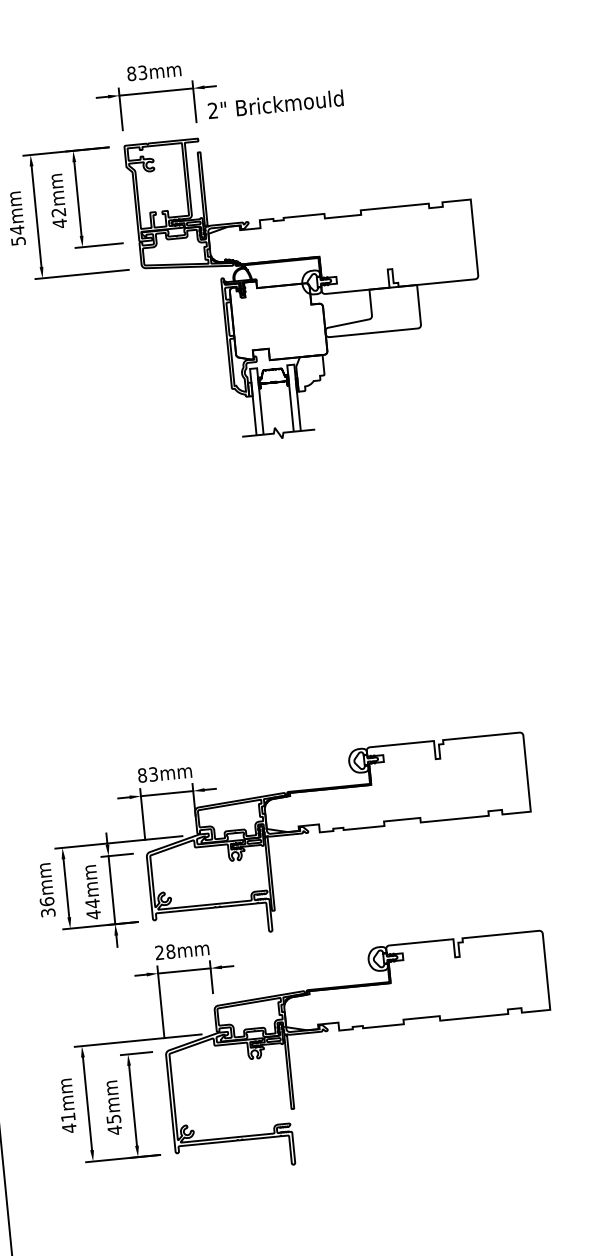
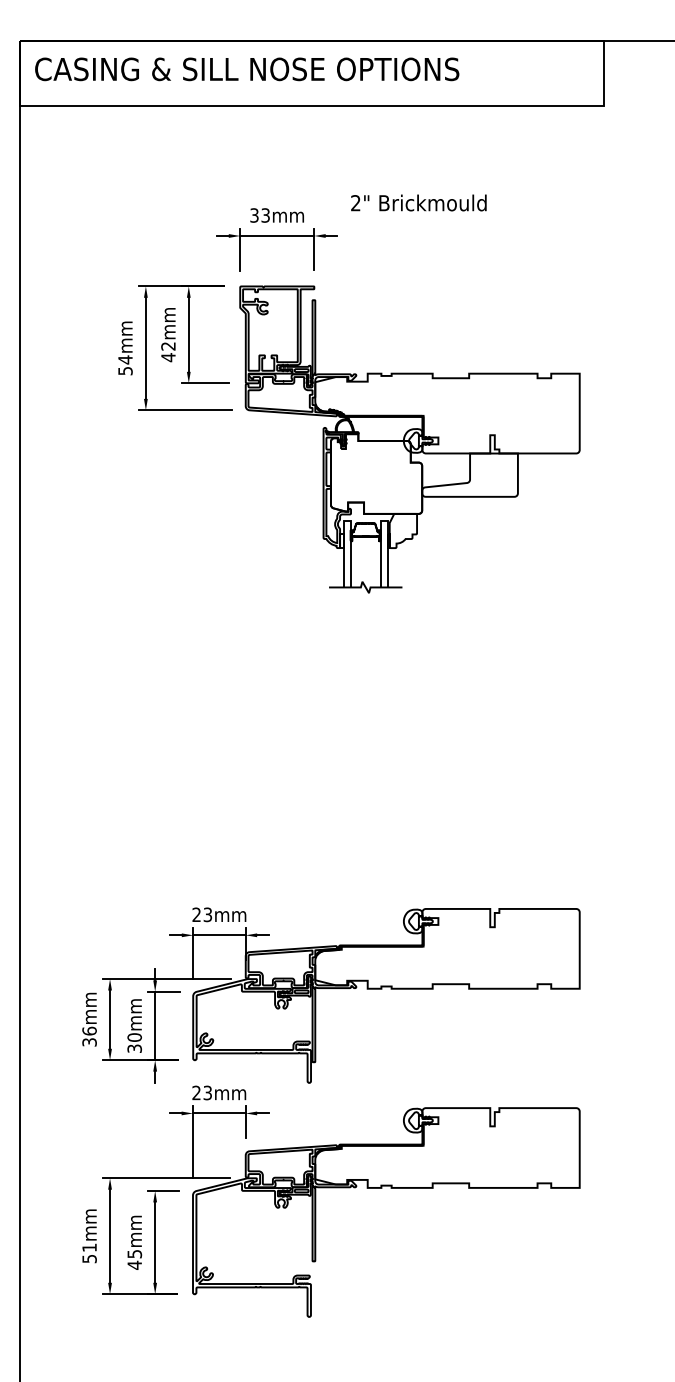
text: (131, 73) -> (254, 215), 83mm -> 33mm
text: (275, 103) -> (418, 202), moved
text: (142, 775) -> (196, 914), 83mm -> 23mm
text: (93, 909) -> (134, 1043), 44mm -> 30mm
text: (170, 951) -> (207, 1092), 28mm -> 23mm
text: (69, 1127) -> (89, 1258), 41mm -> 51mm

